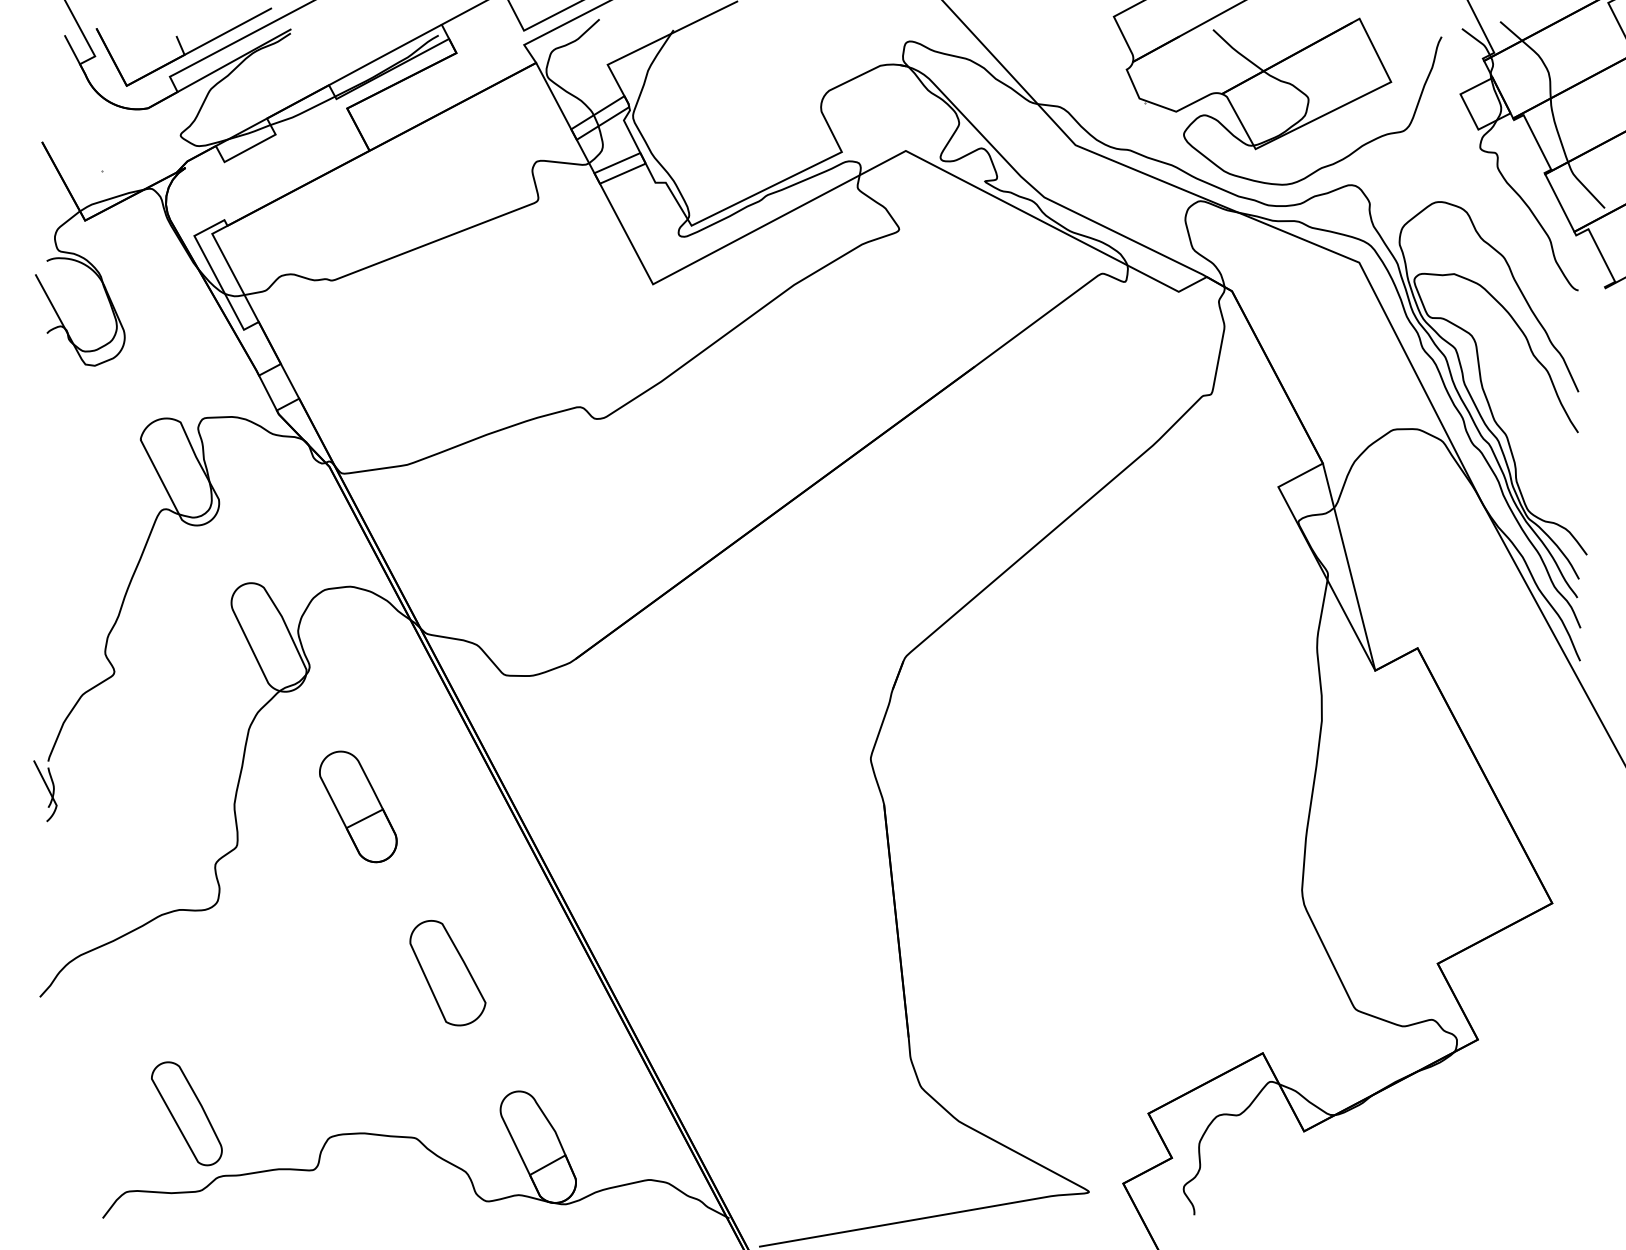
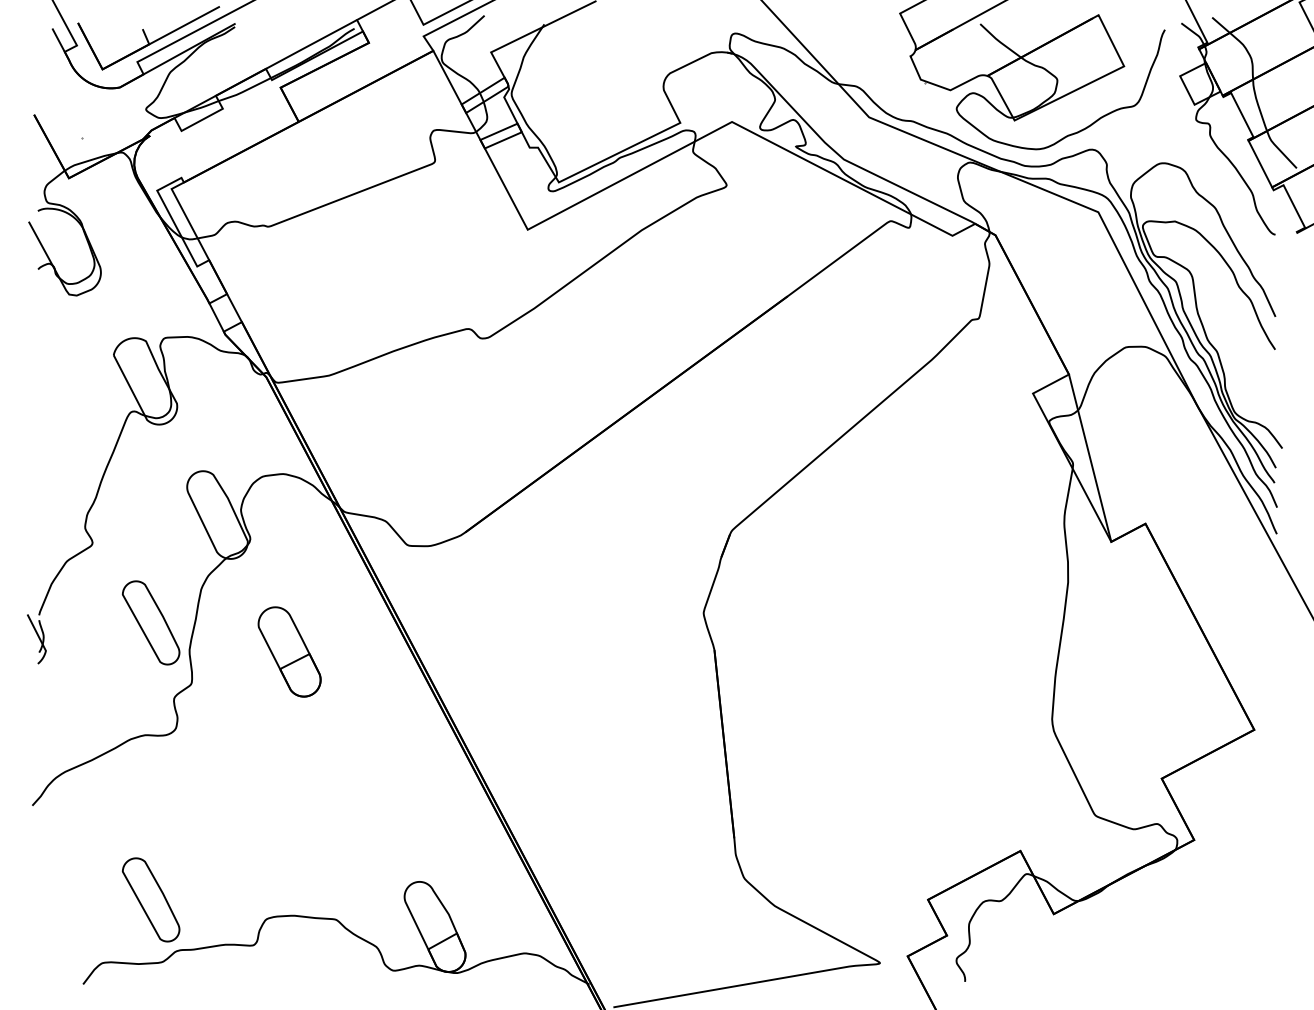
part: (186, 770) -> (150, 622), added
part: (447, 973) -> (361, 786), removed

